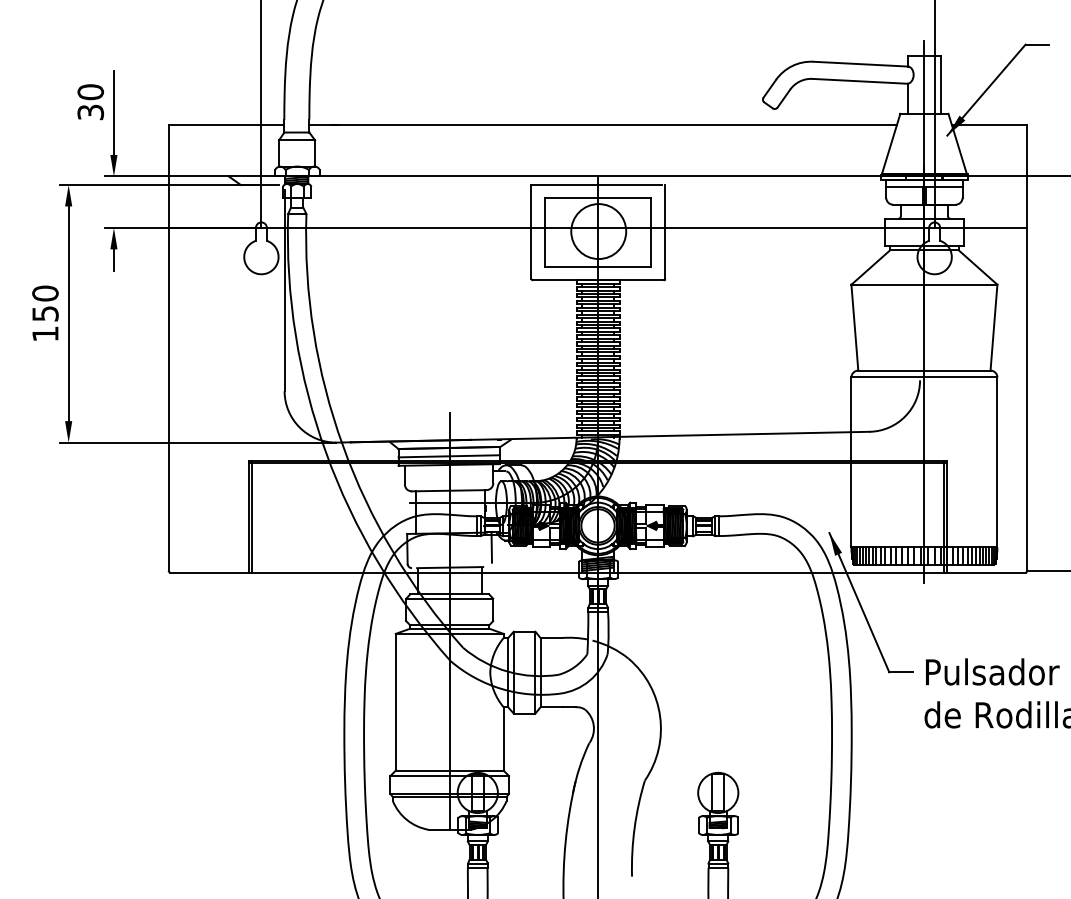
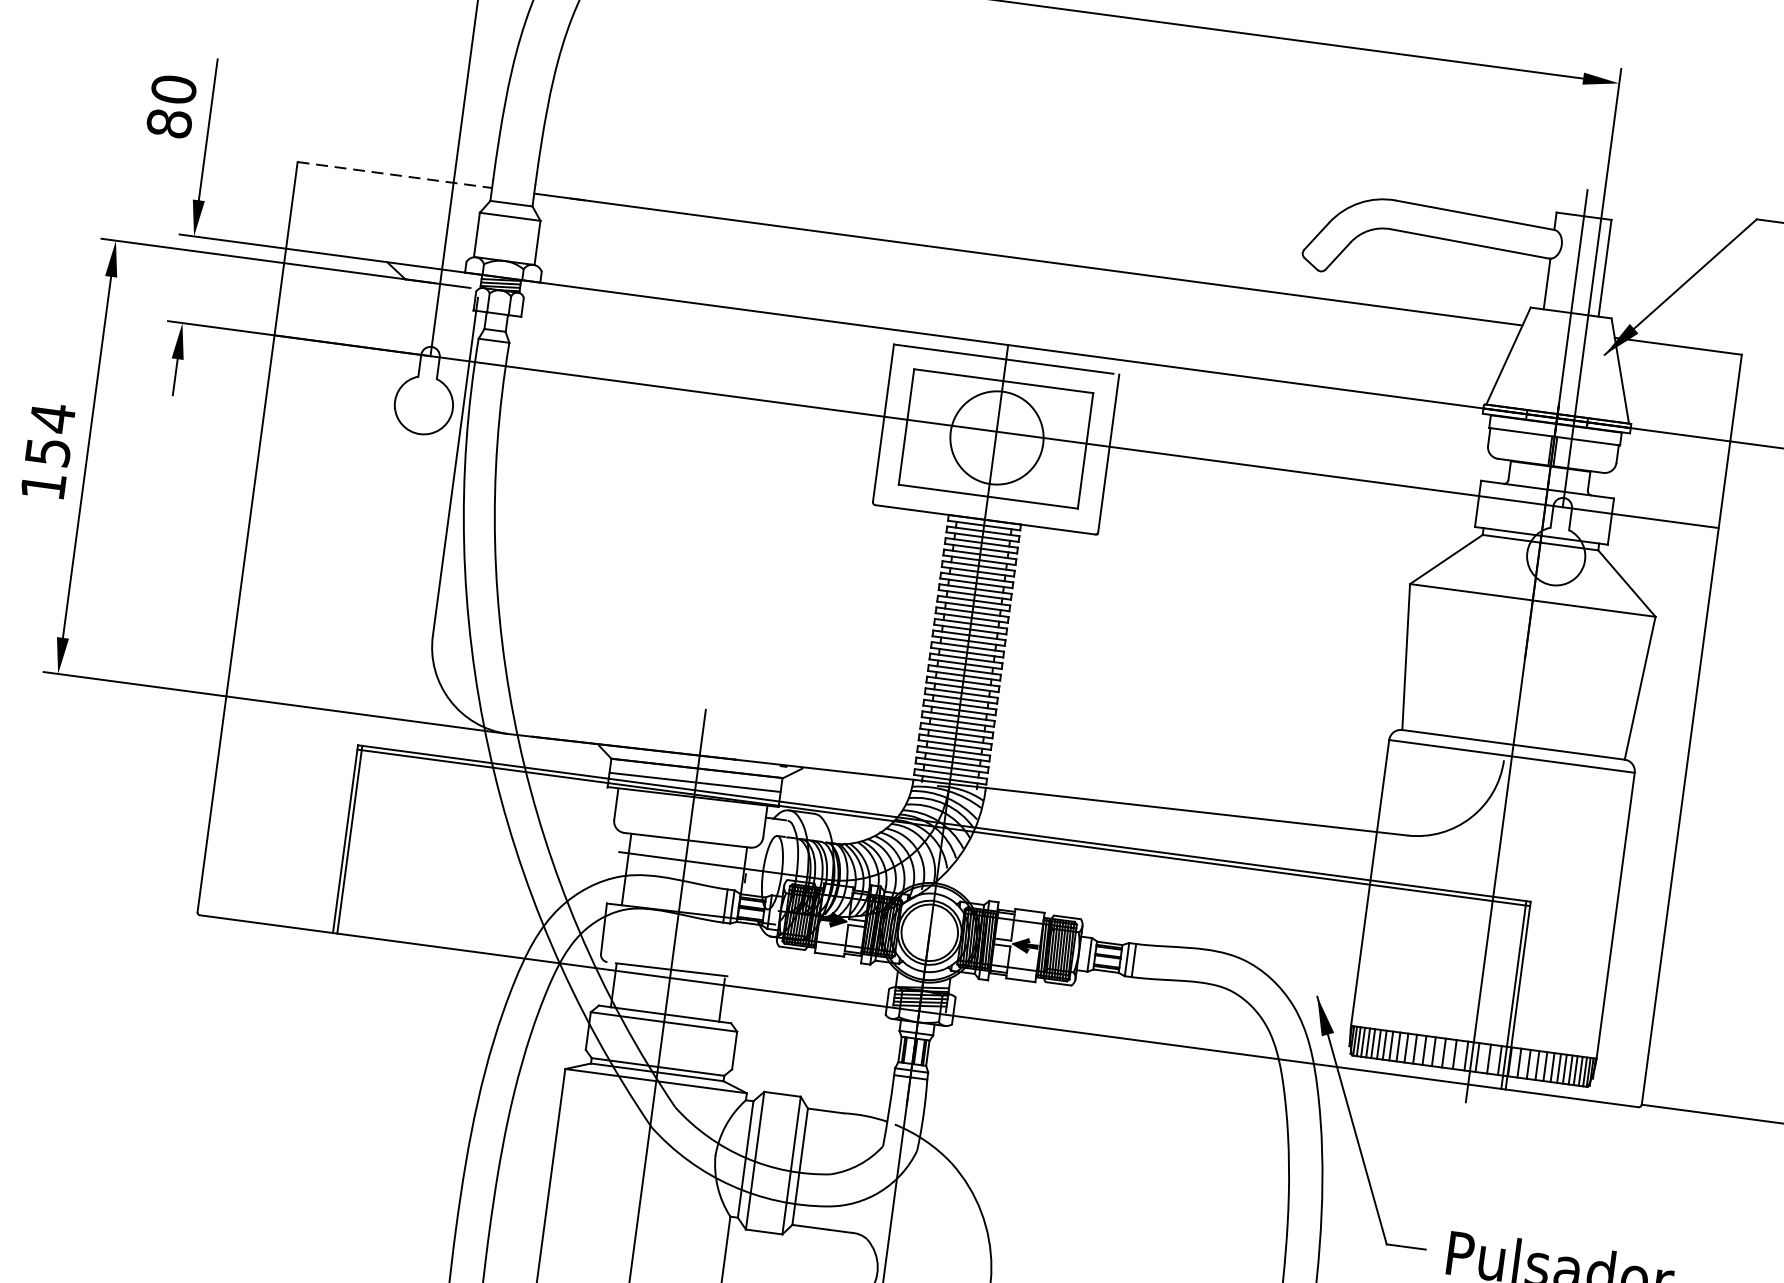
text: (90, 112) -> (168, 123), 30 -> 80
line: (226, 124) -> (394, 174), solid -> dashed
text: (45, 293) -> (52, 417), 150 -> 154
line: (491, 547) -> (745, 945), removed

